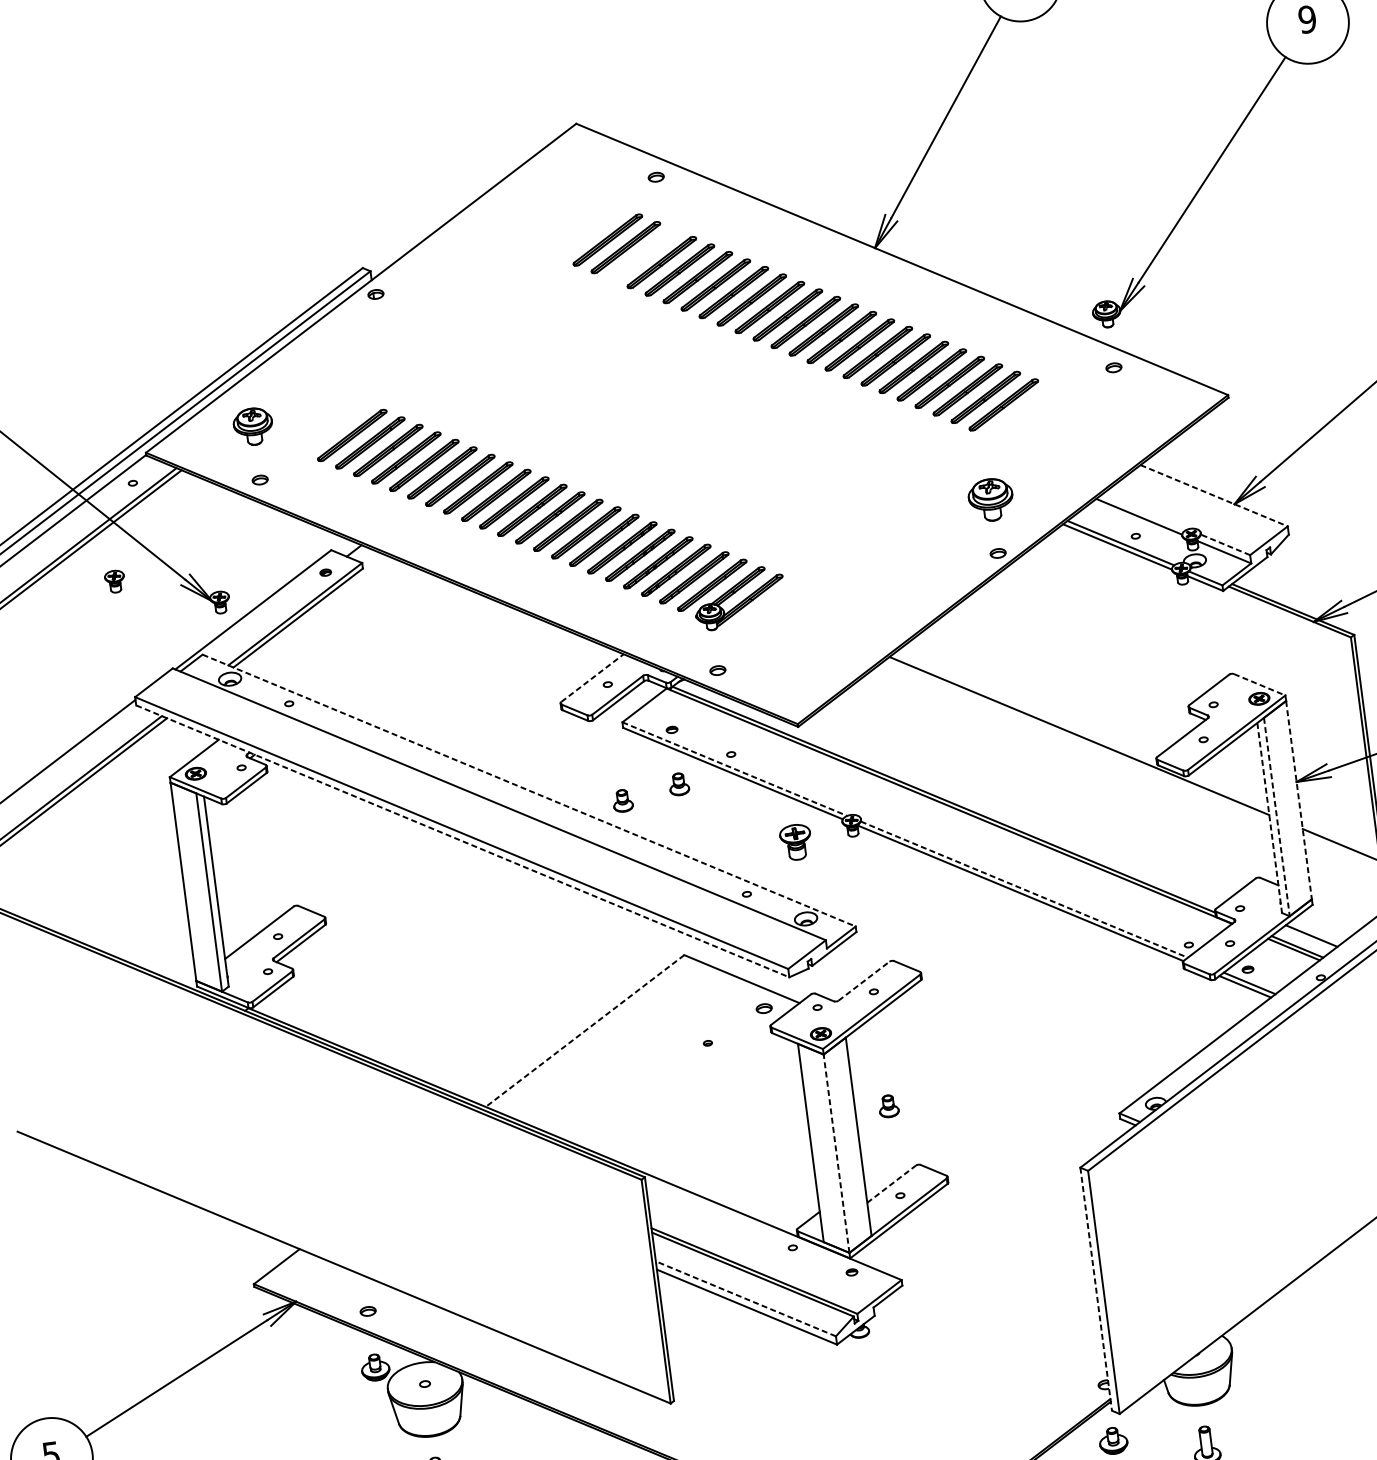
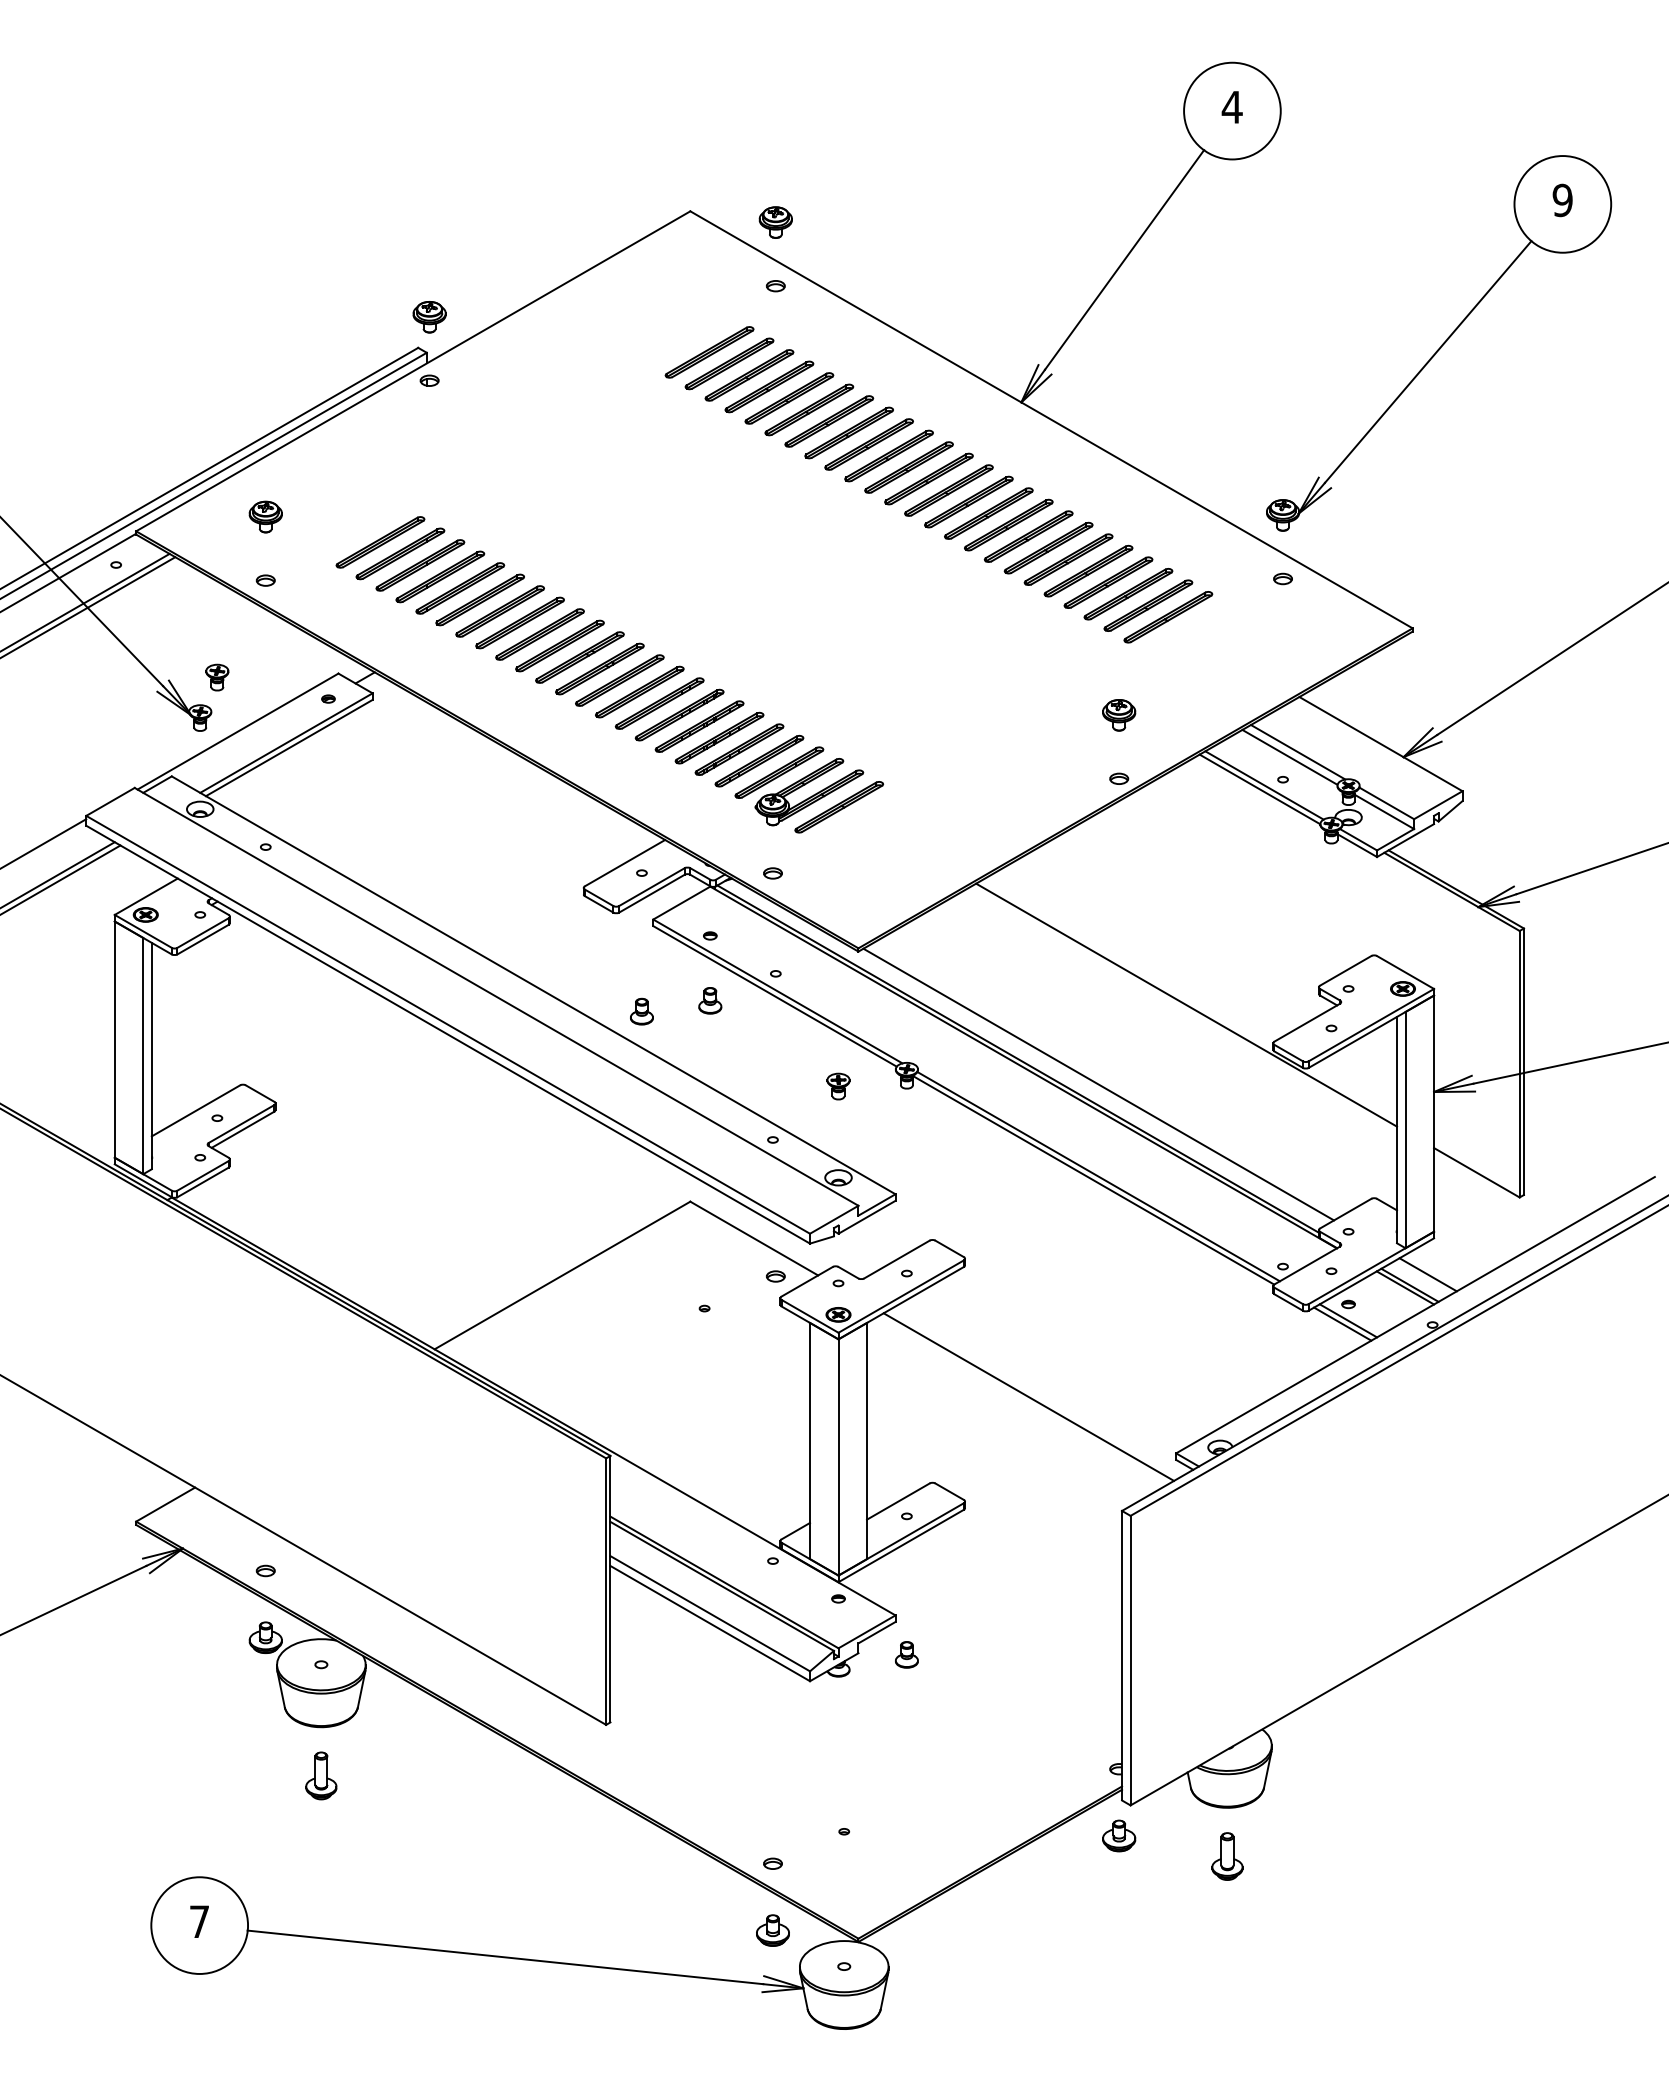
part: (649, 123) -> (775, 222), added
part: (368, 241) -> (429, 317), added
part: (643, 255) -> (749, 375), added
part: (1021, 412) -> (1168, 617), added
part: (252, 426) -> (265, 516), size x0.71
line: (1214, 496) -> (1381, 744), dashed -> solid
part: (991, 500) -> (1119, 715), size x0.62
line: (1144, 511) -> (1297, 752), added
line: (1225, 544) -> (1386, 803), dashed -> solid
part: (115, 581) -> (217, 677), moved
part: (766, 607) -> (839, 807), added
line: (592, 677) -> (625, 862), dashed -> solid
line: (1259, 684) -> (1405, 972), dashed -> solid
line: (734, 769) -> (777, 991), dashed -> solid
line: (529, 790) -> (533, 985), dashed -> solid
line: (1299, 800) -> (1434, 1114), dashed -> solid
line: (1014, 812) -> (1098, 1084), added
line: (1276, 817) -> (1405, 1130), dashed -> solid
line: (1270, 818) -> (1397, 1130), dashed -> solid
line: (463, 841) -> (448, 1034), dashed -> solid
part: (796, 842) -> (838, 1086), size x0.62
line: (1025, 889) -> (1099, 1176), dashed -> solid
line: (863, 981) -> (896, 1259), dashed -> solid
line: (585, 1031) -> (562, 1275), dashed -> solid
line: (989, 1081) -> (1028, 1396), added
part: (888, 1106) -> (906, 1654), moved
line: (836, 1152) -> (838, 1456), dashed -> solid
line: (891, 1184) -> (898, 1501), dashed -> solid
line: (1096, 1288) -> (1122, 1655), dashed -> solid
line: (745, 1298) -> (709, 1613), dashed -> solid

